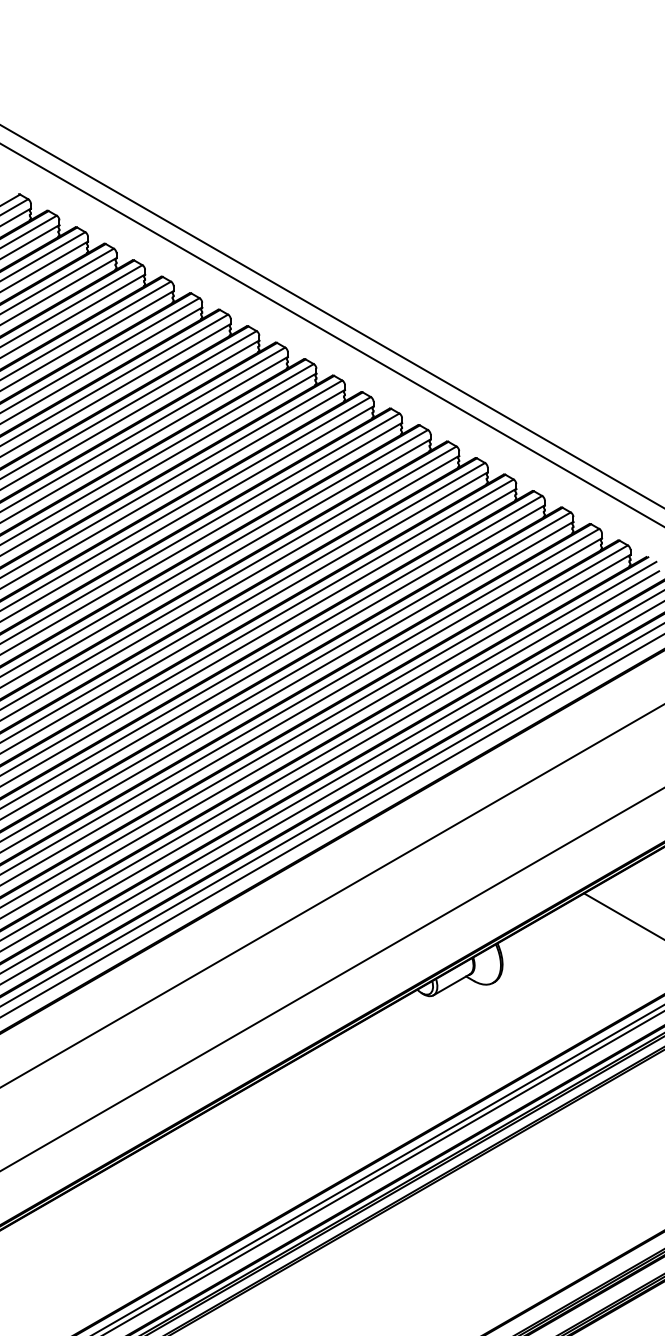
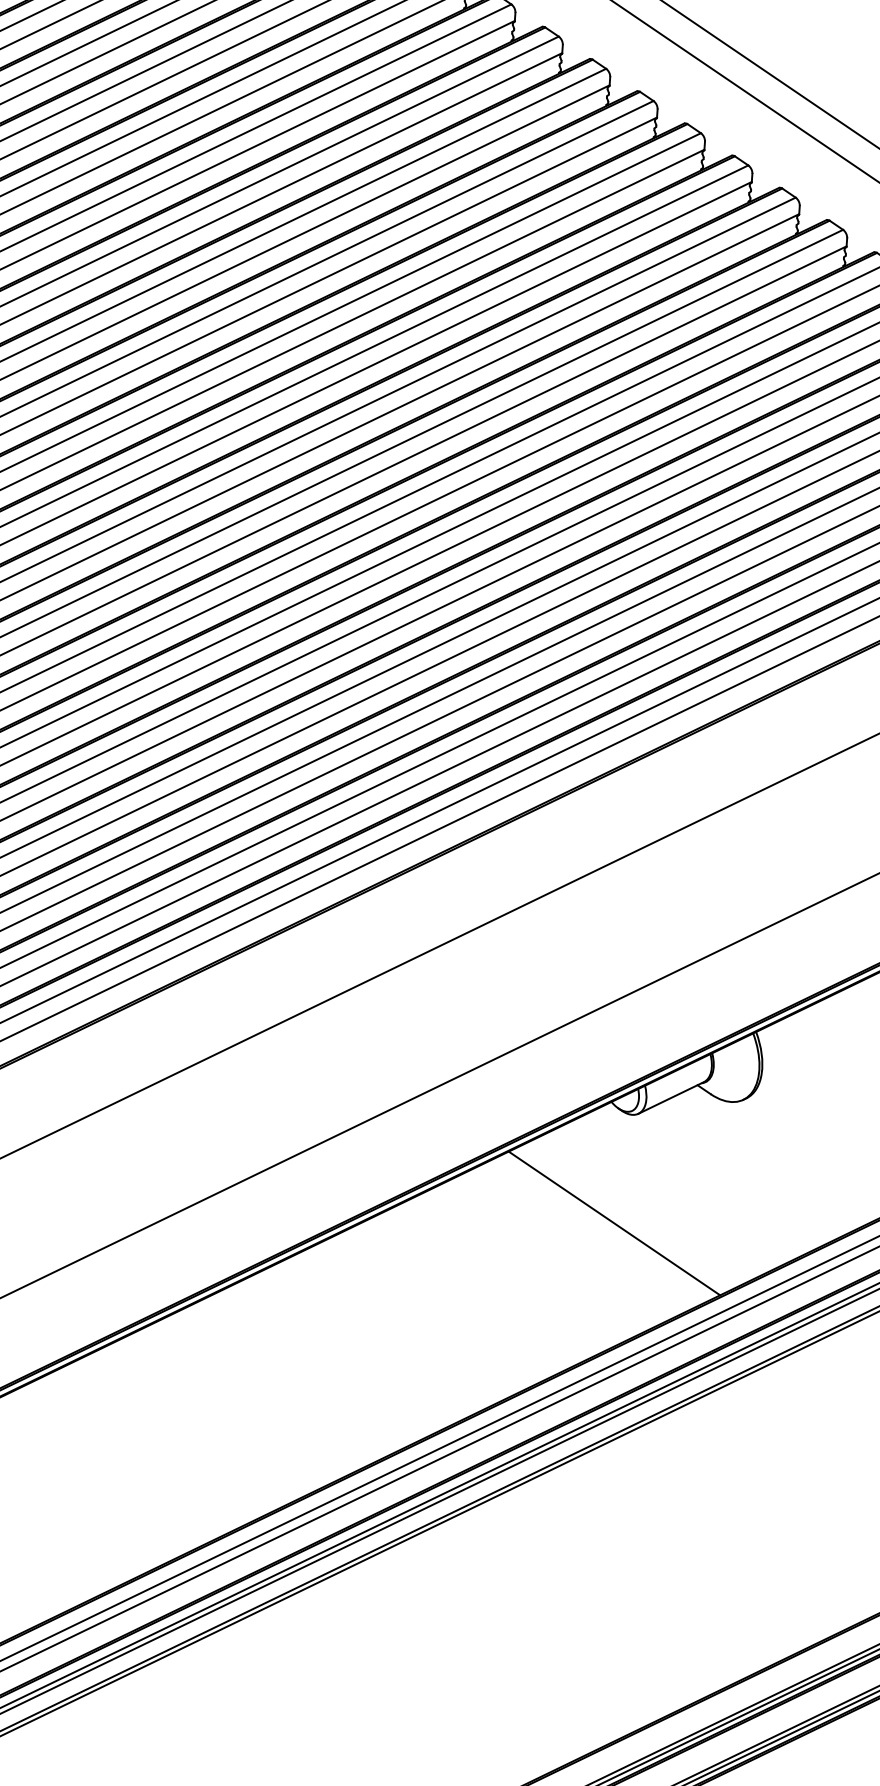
line: (424, 1059) -> (614, 1223), added

